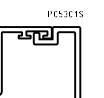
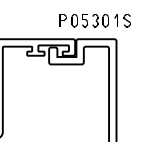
part: (65, 13) -> (95, 19), size x1.43

